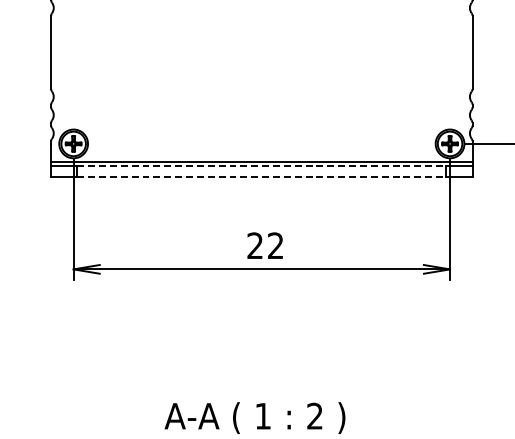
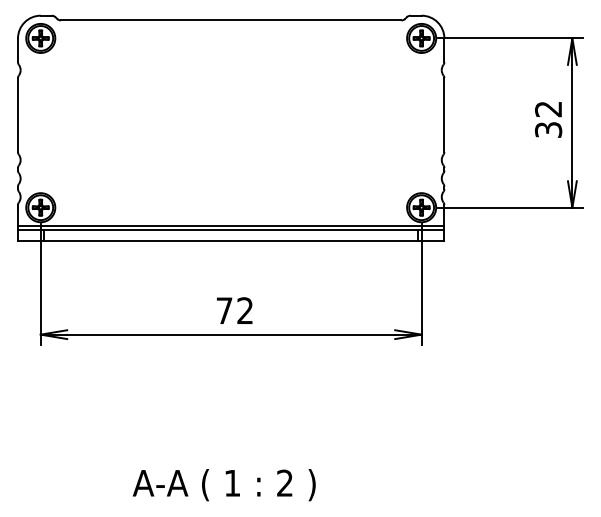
line: (262, 166) -> (231, 230), dashed -> solid
line: (262, 177) -> (231, 241), dashed -> solid
text: (255, 245) -> (224, 310), 22 -> 72

